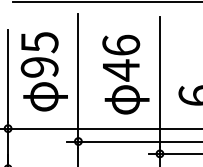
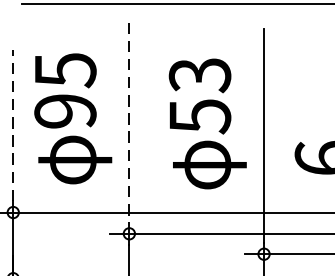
text: (121, 57) -> (200, 95), 46 -> 53
line: (8, 76) -> (13, 126), solid -> dashed
line: (78, 77) -> (129, 128), solid -> dashed

